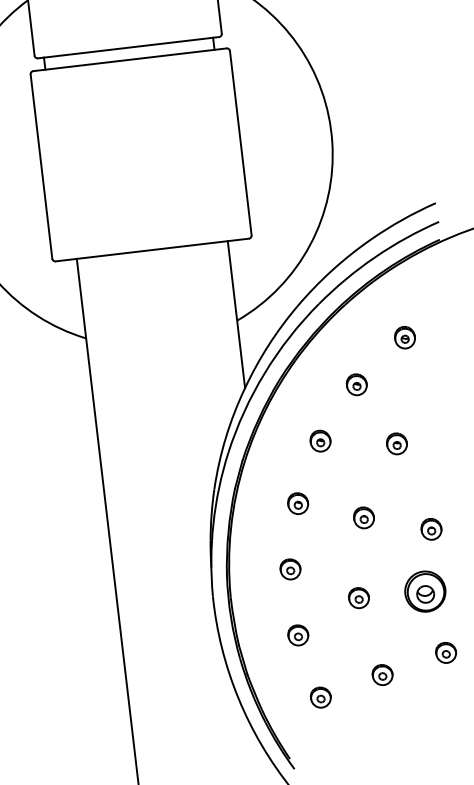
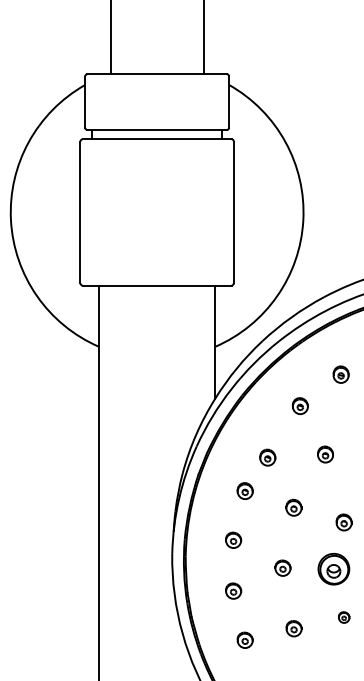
part: (320, 440) -> (267, 457), moved
part: (445, 652) -> (343, 617), size x0.7

